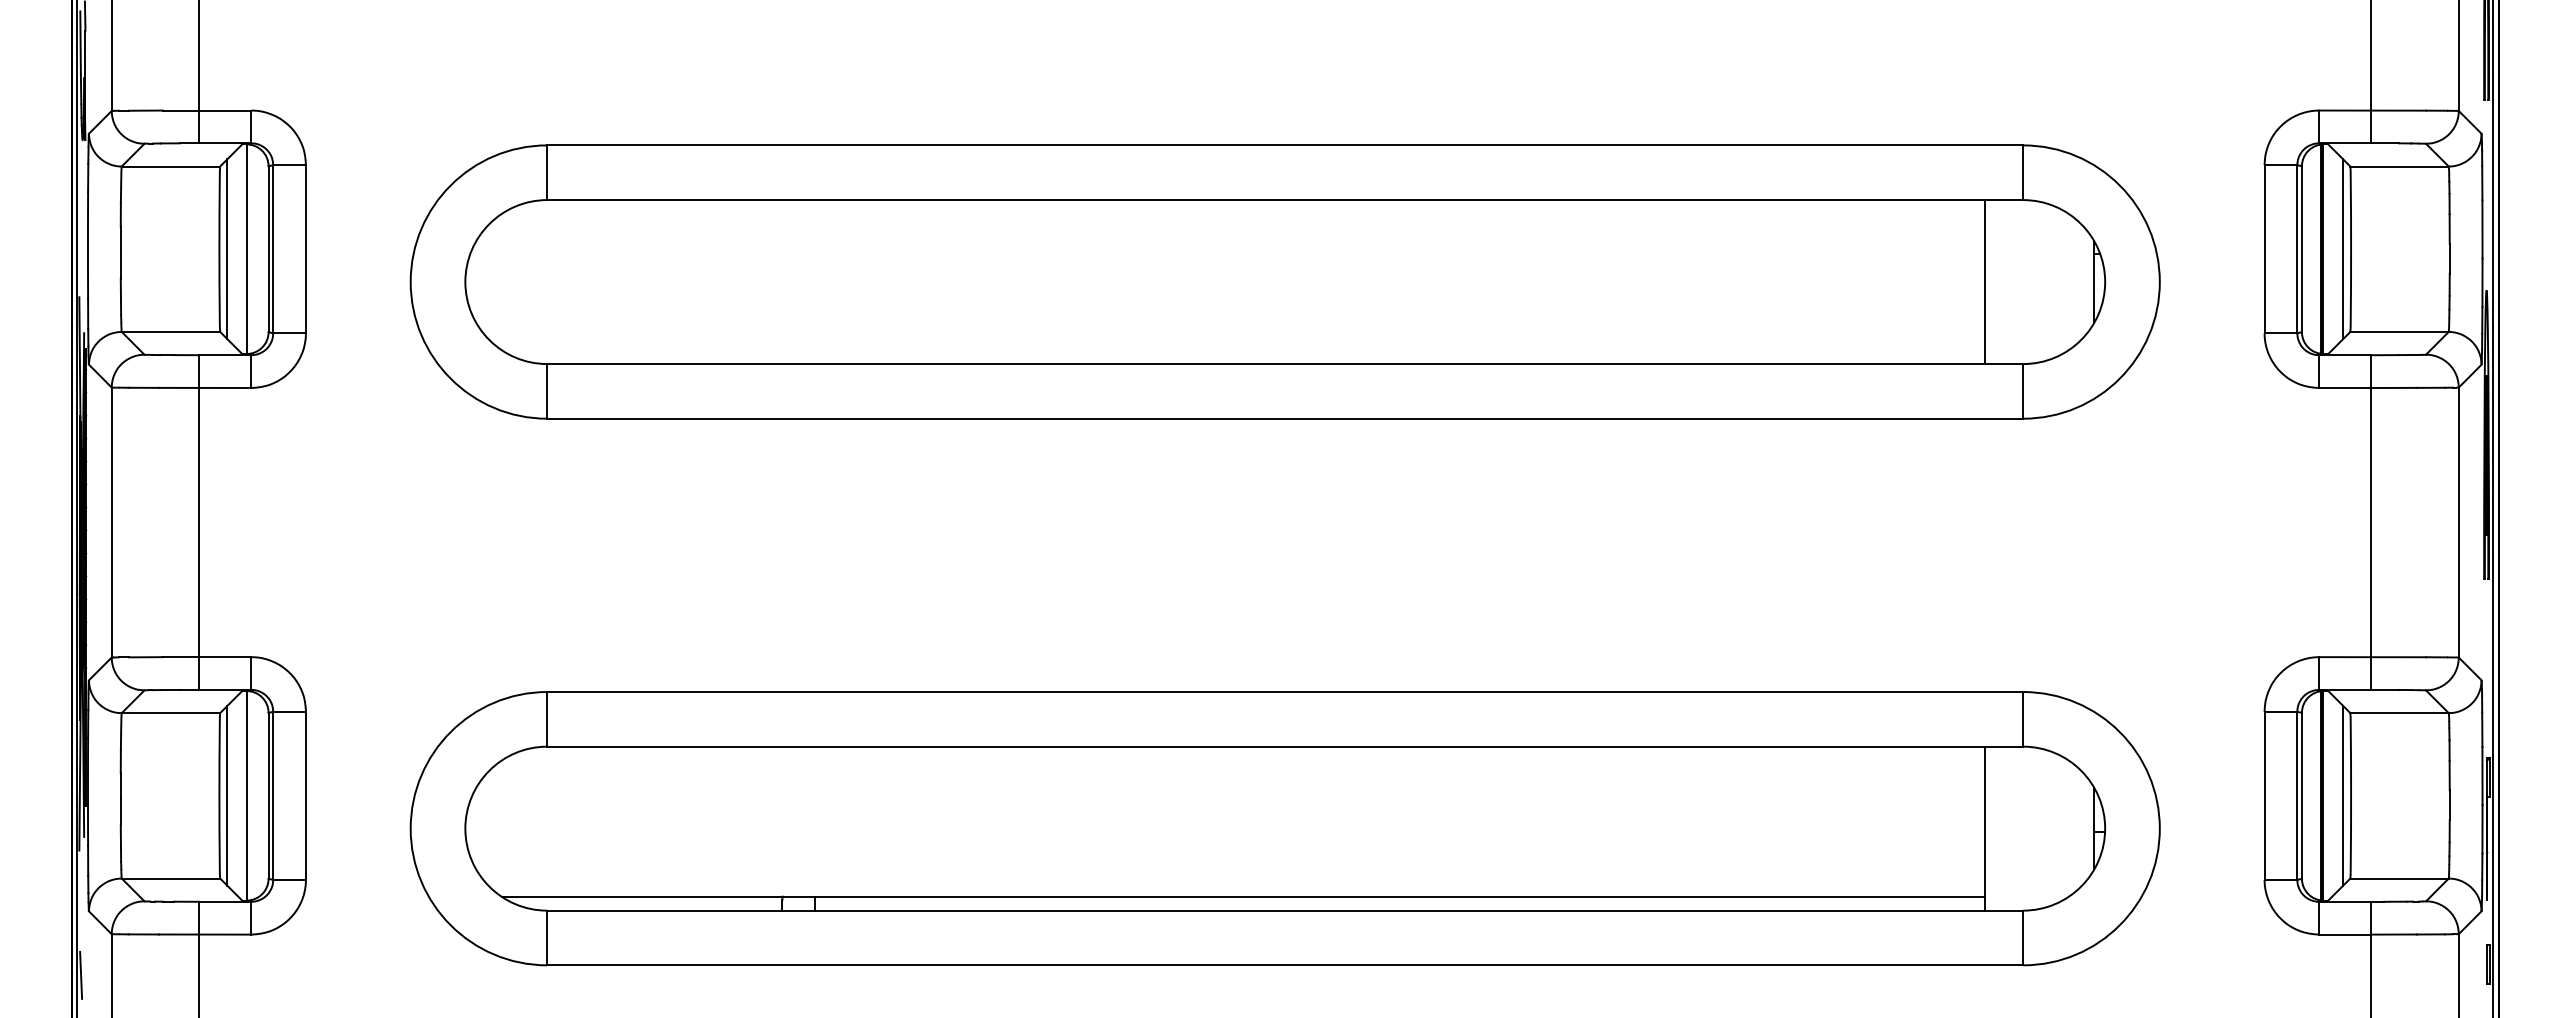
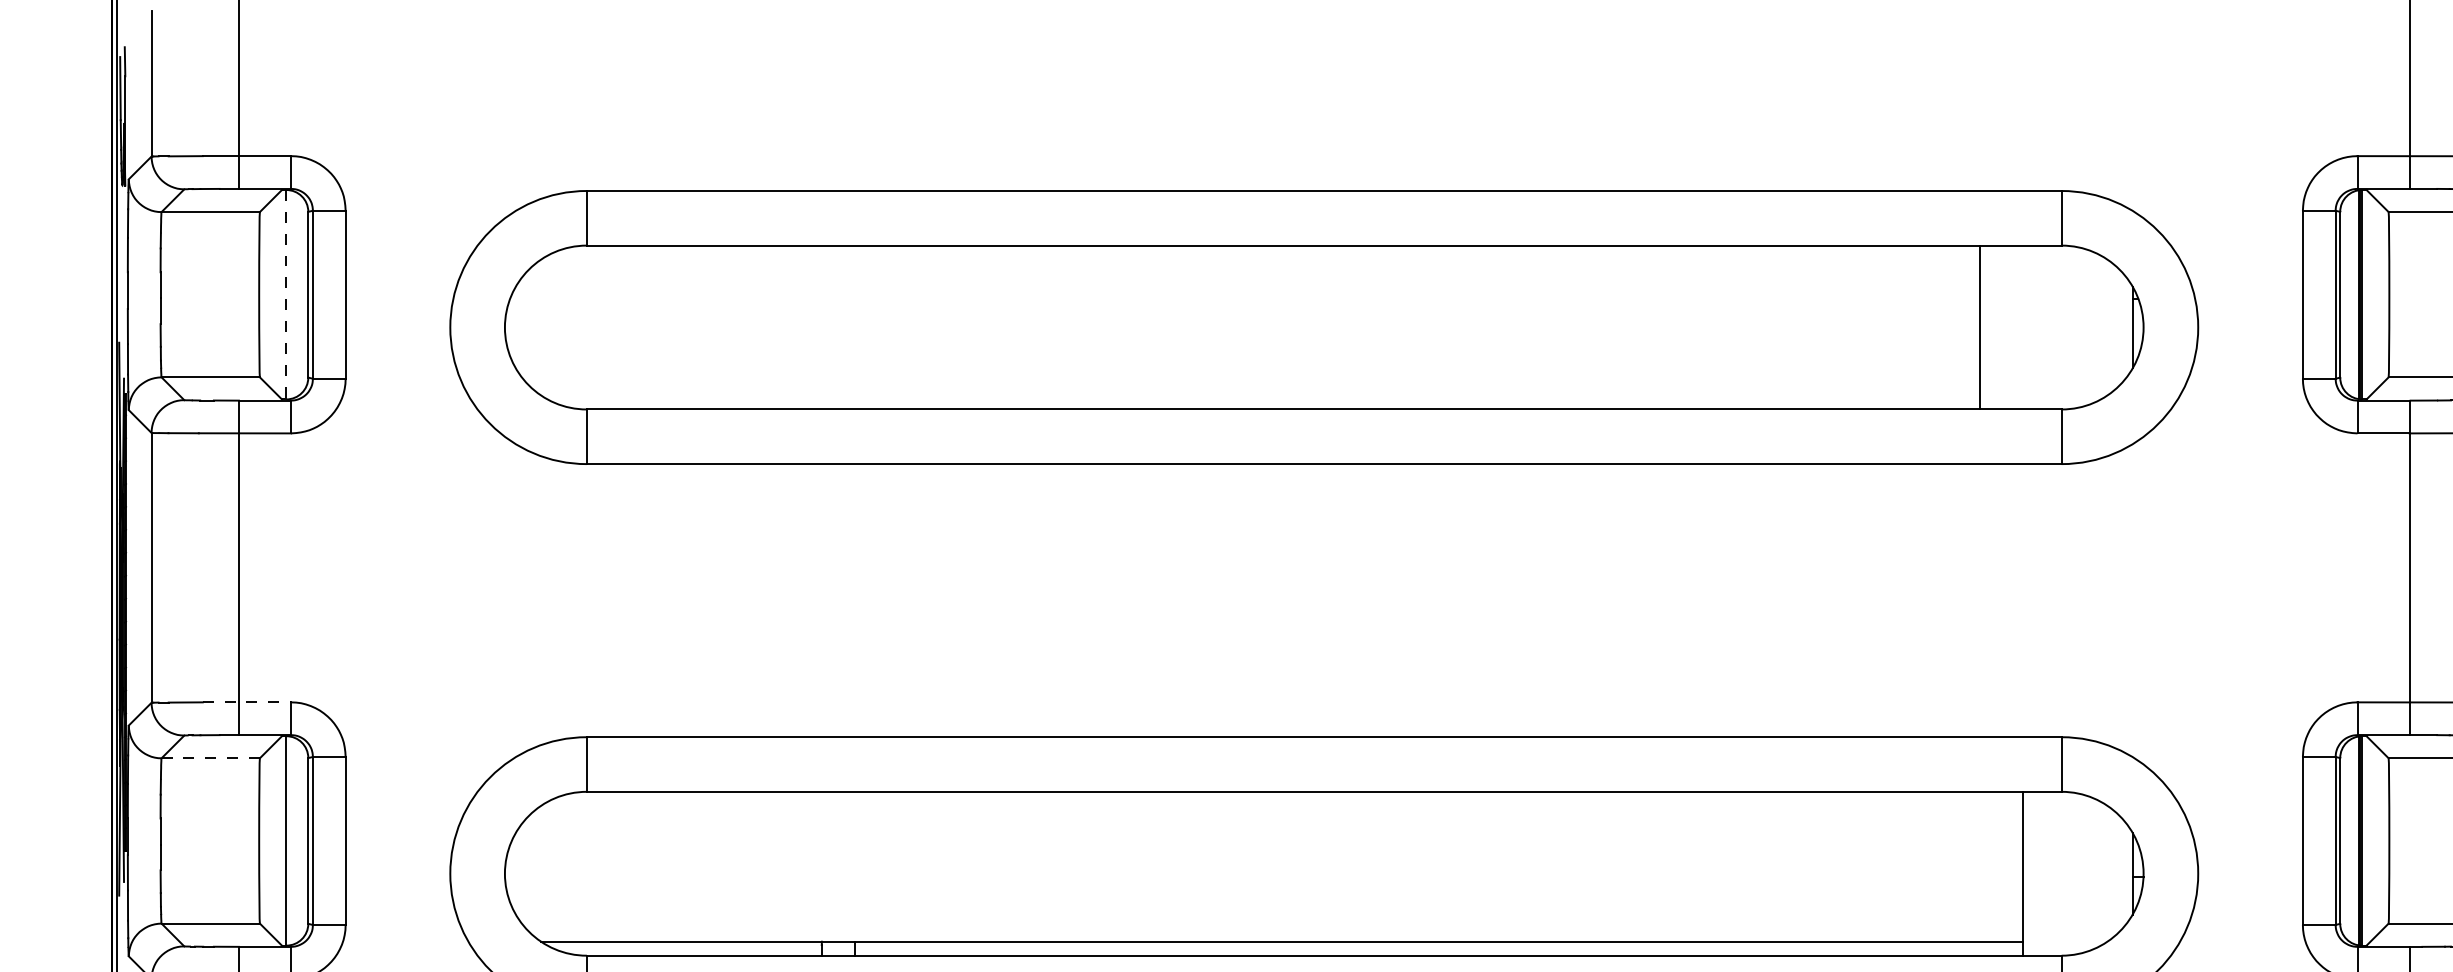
line: (227, 249) -> (267, 295), removed
line: (246, 249) -> (286, 295), solid -> dashed
line: (2343, 249) -> (2381, 295), removed
line: (1984, 282) -> (1980, 327), moved
line: (207, 657) -> (247, 702), solid -> dashed
line: (171, 713) -> (211, 758), solid -> dashed
line: (227, 795) -> (267, 840), removed
line: (2343, 795) -> (2381, 840), removed

